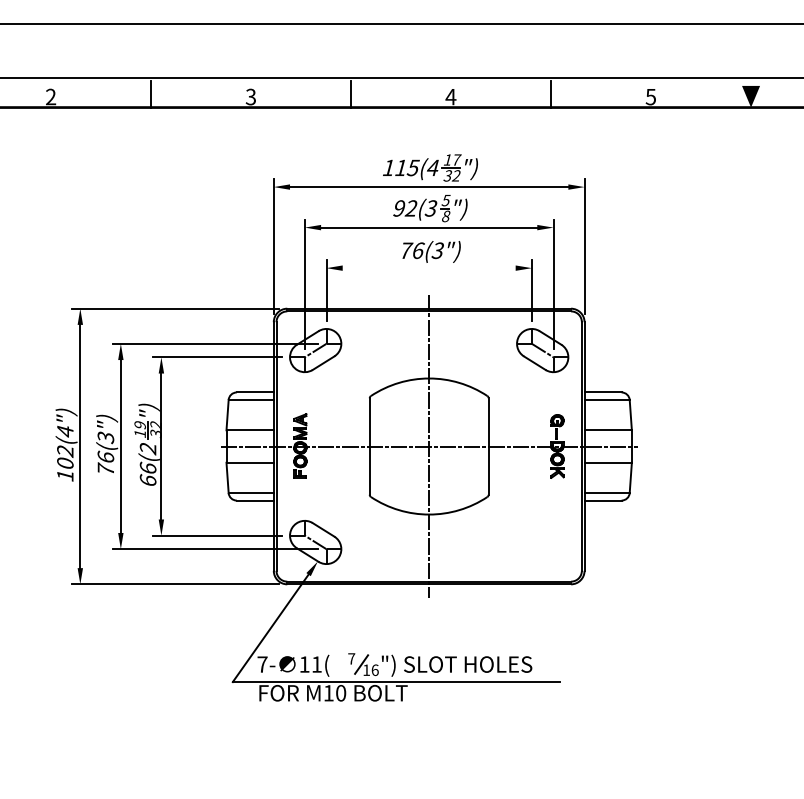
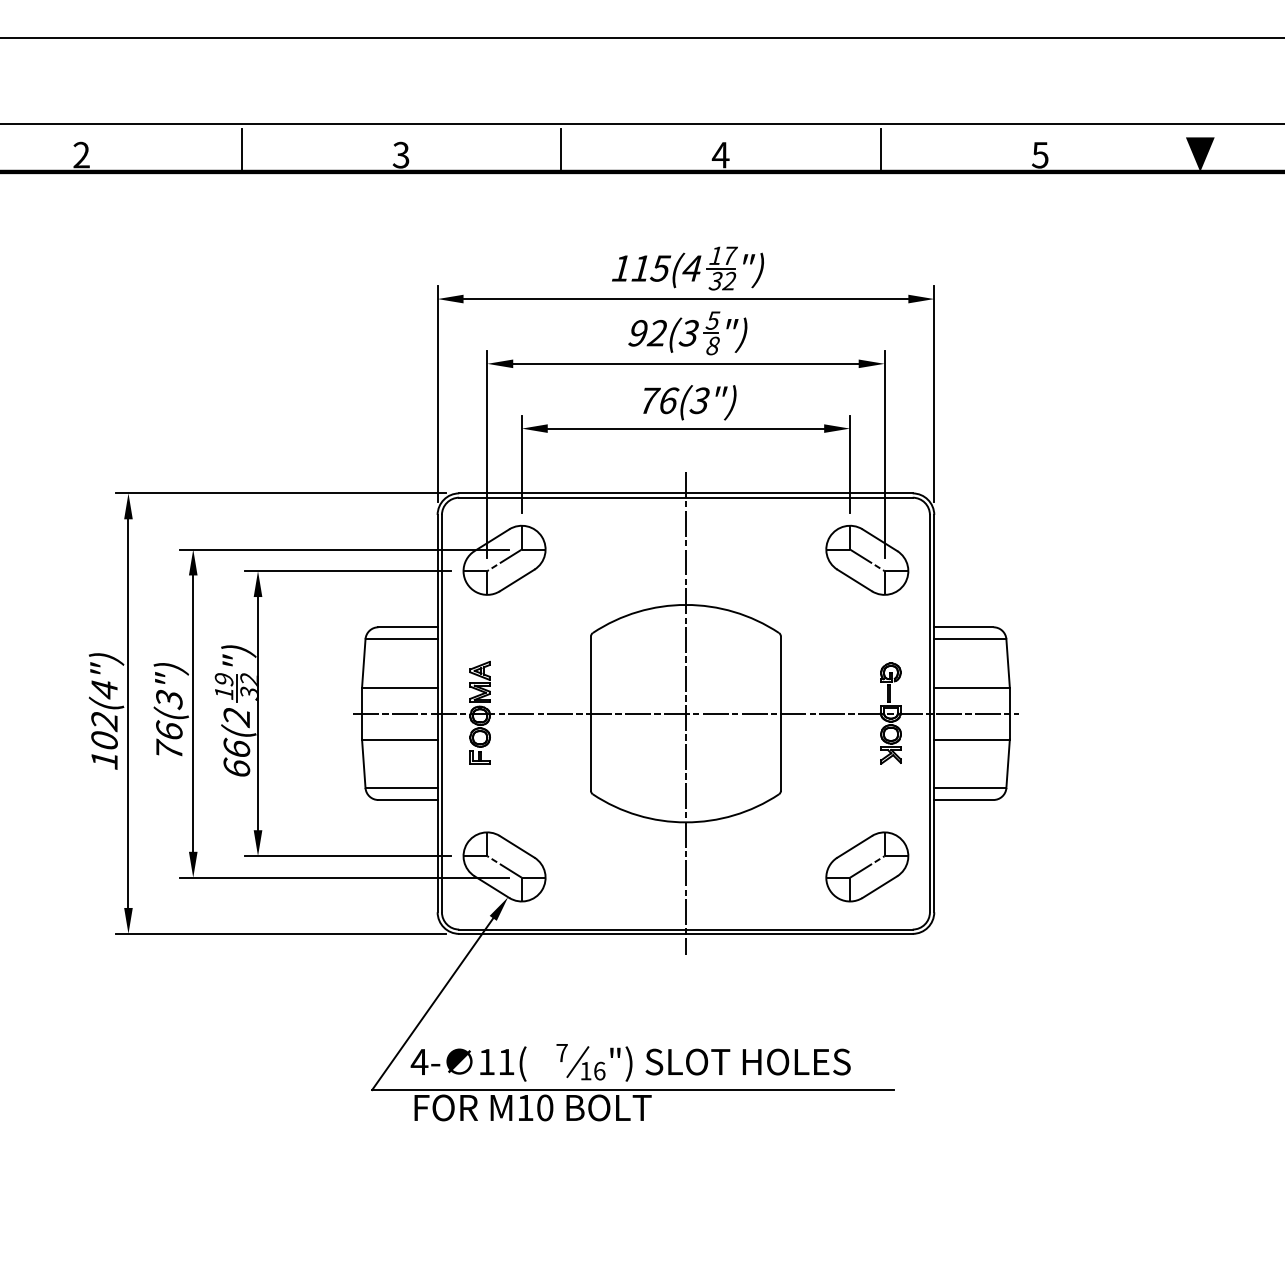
line: (428, 268) -> (684, 429), added
part: (542, 542) -> (867, 867), added
text: (262, 664) -> (419, 1061), 7- -> 4-

